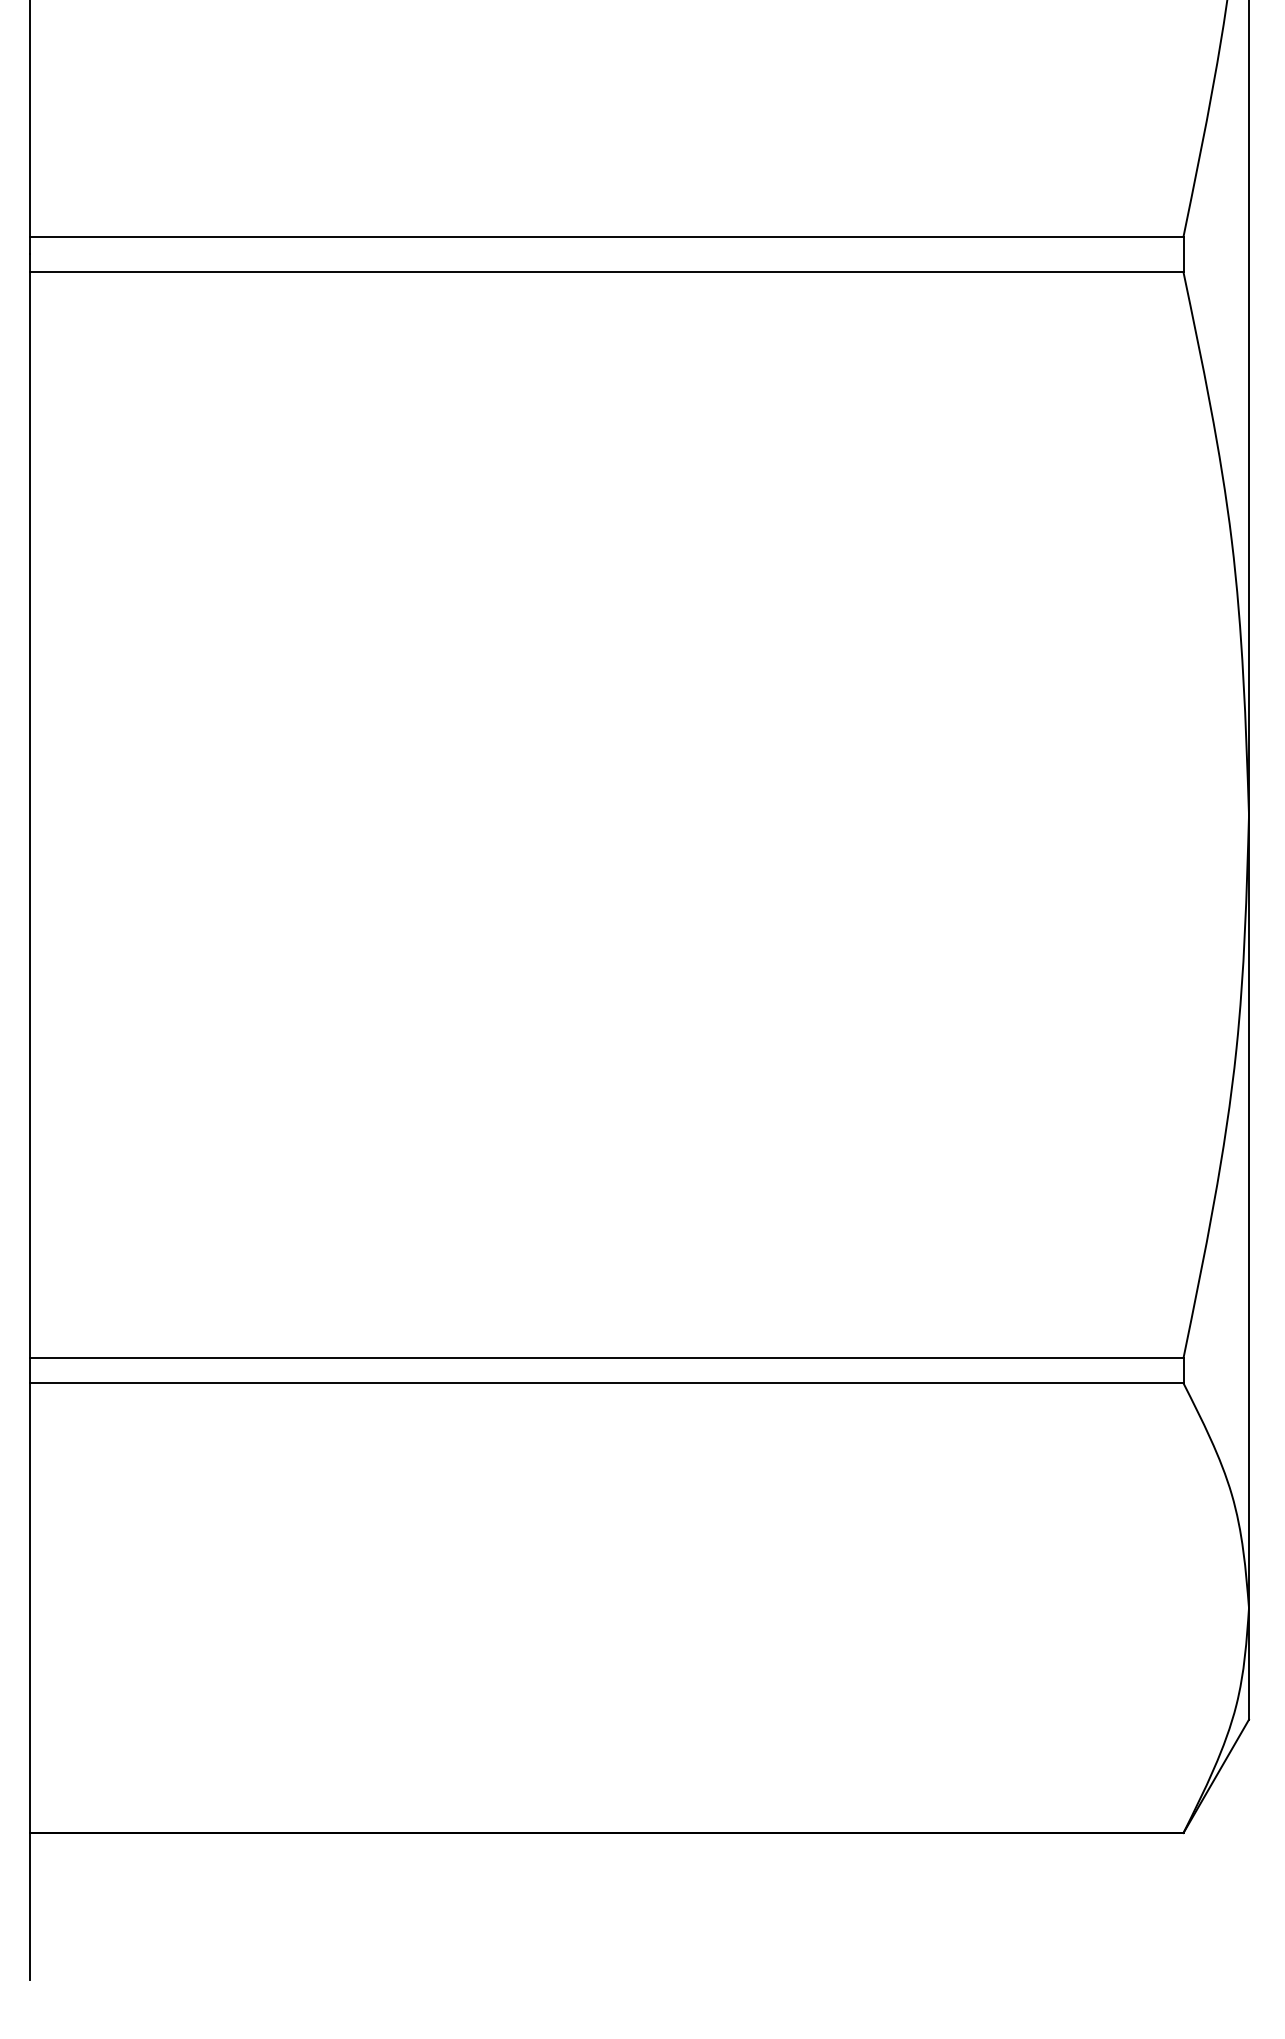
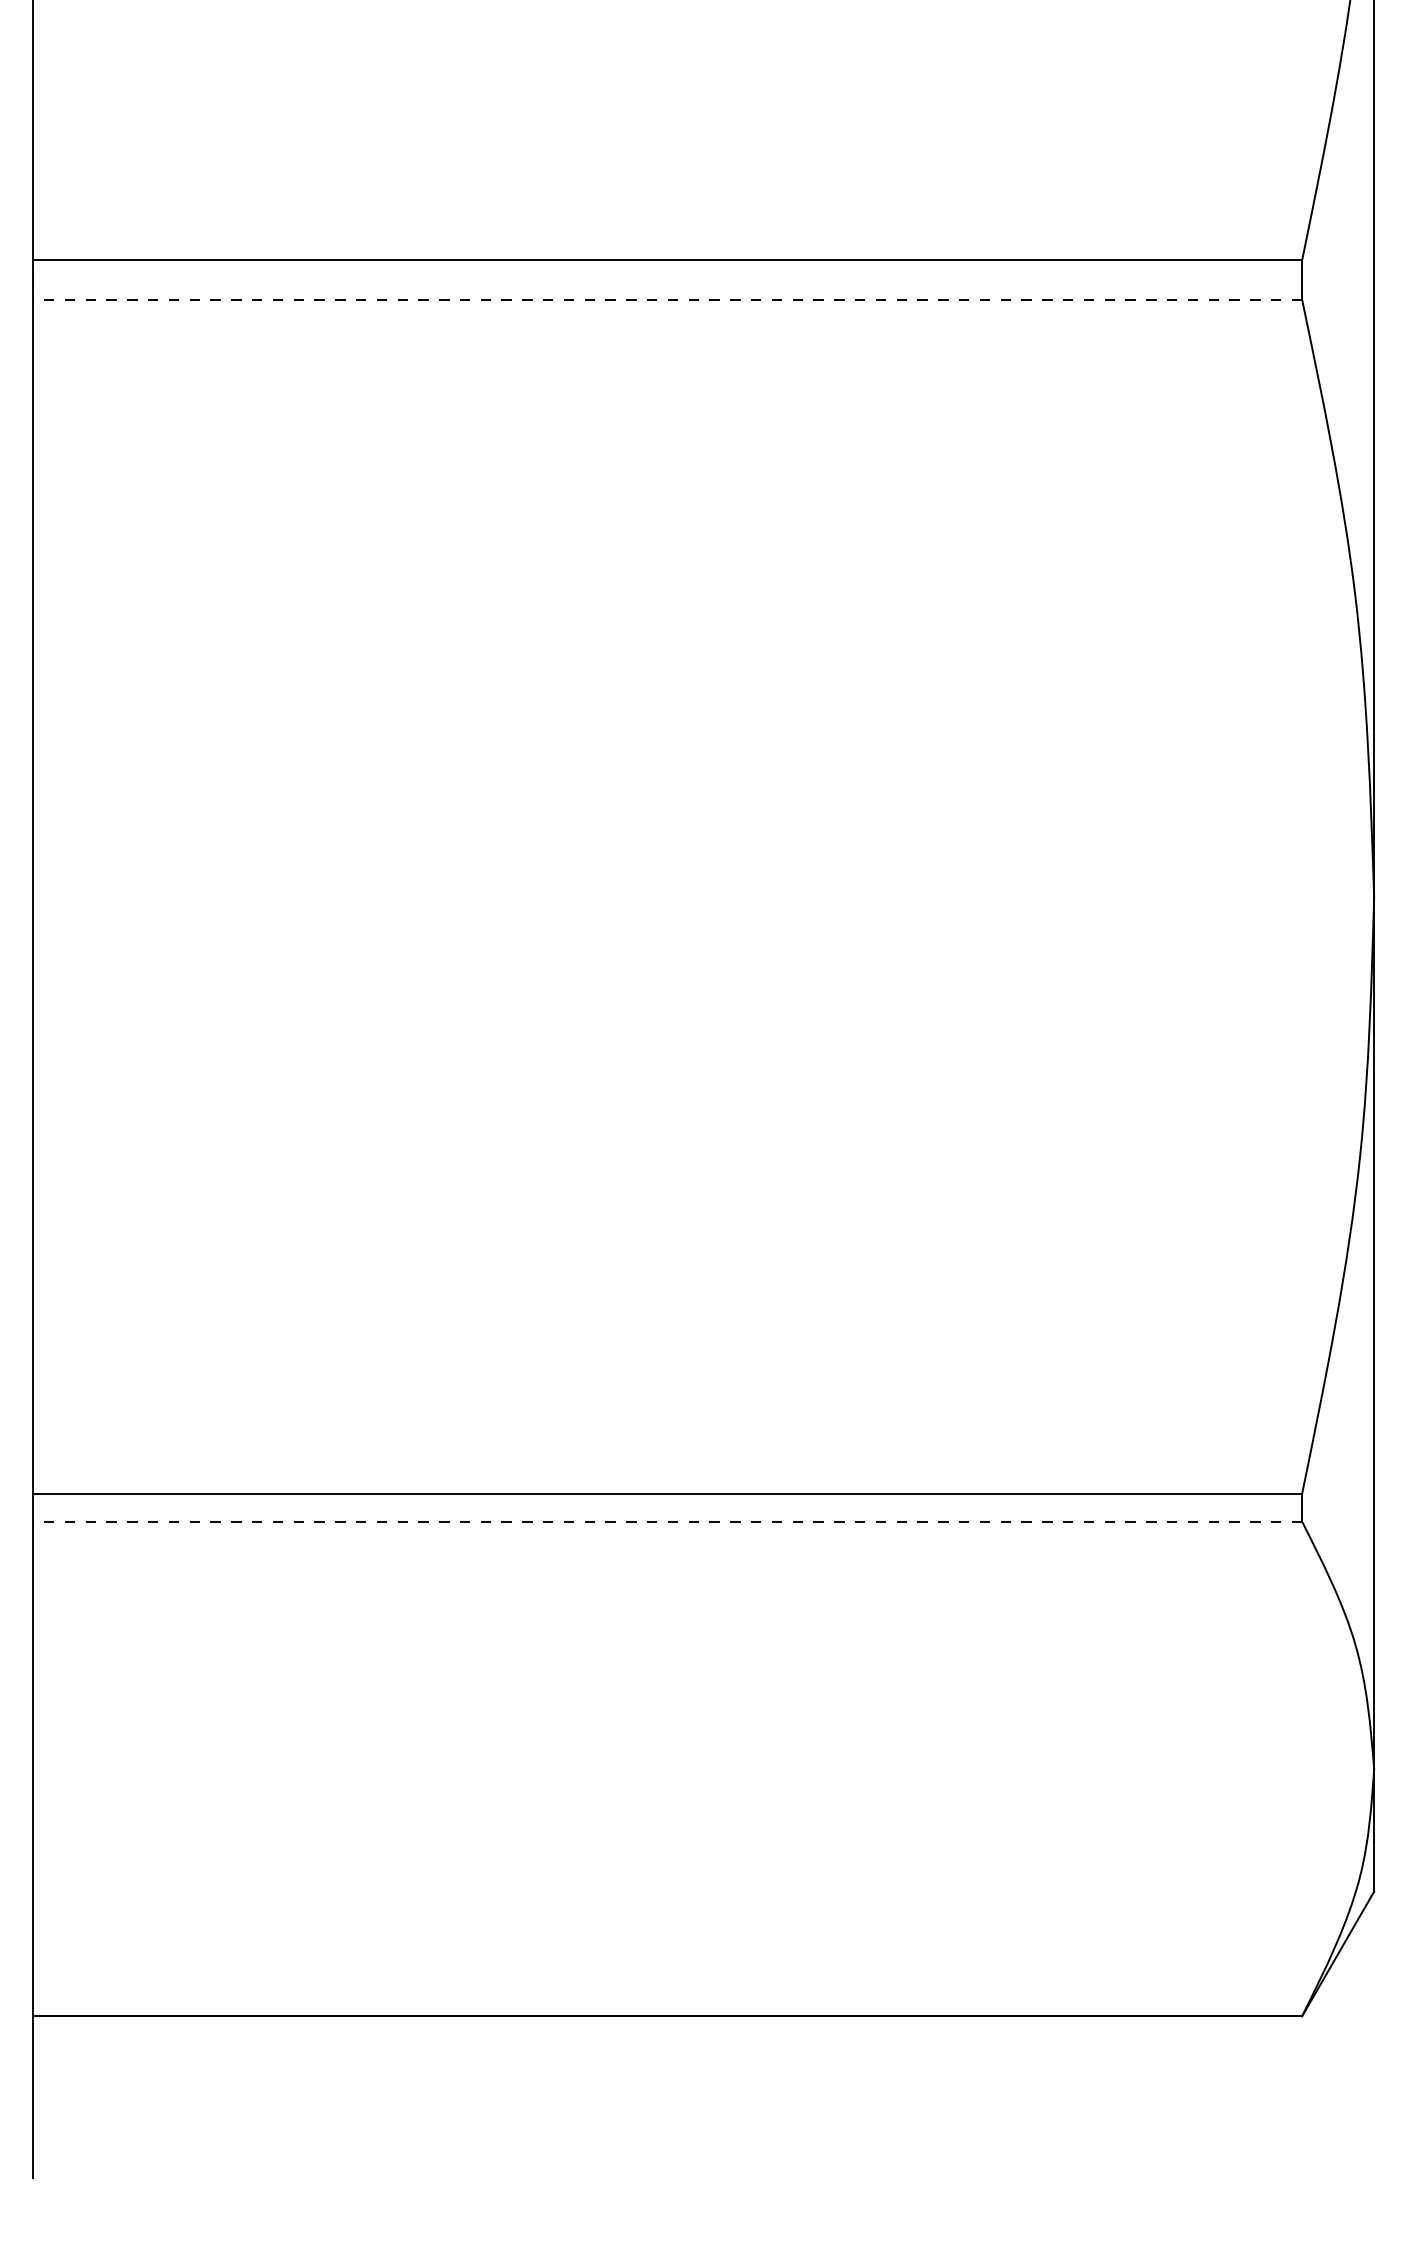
line: (606, 272) -> (667, 299), solid -> dashed
line: (606, 1383) -> (667, 1521), solid -> dashed

